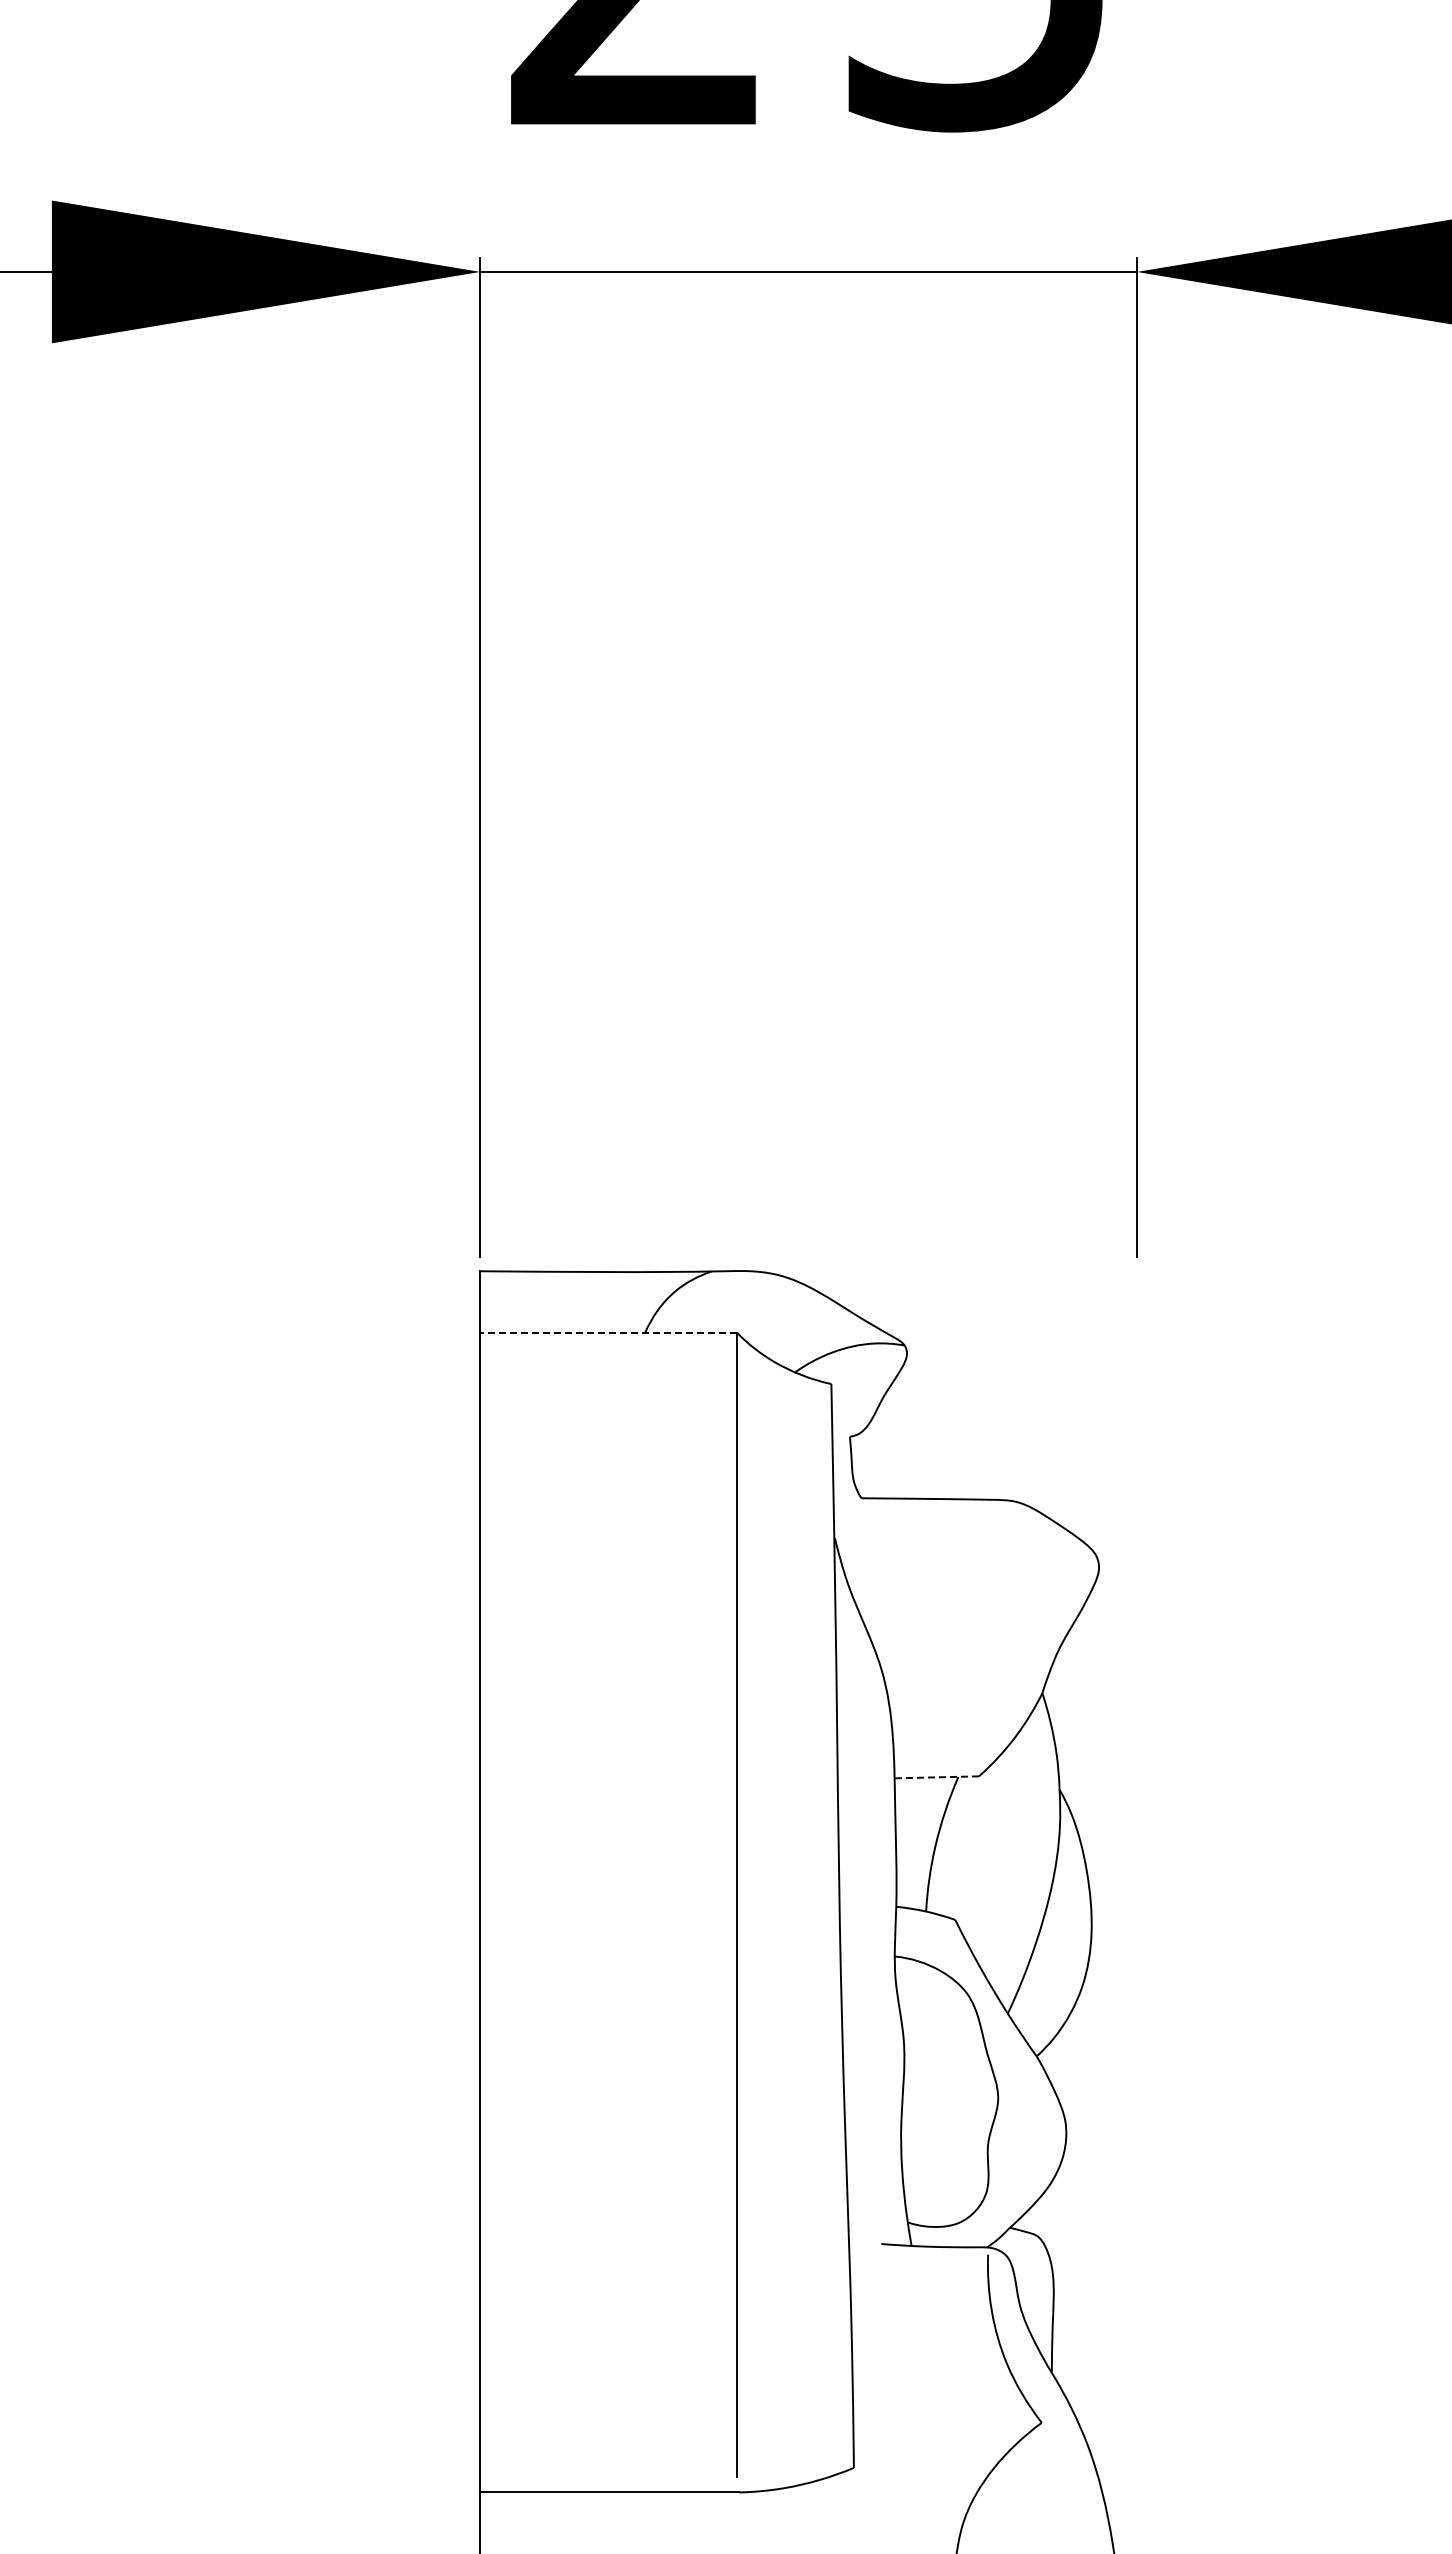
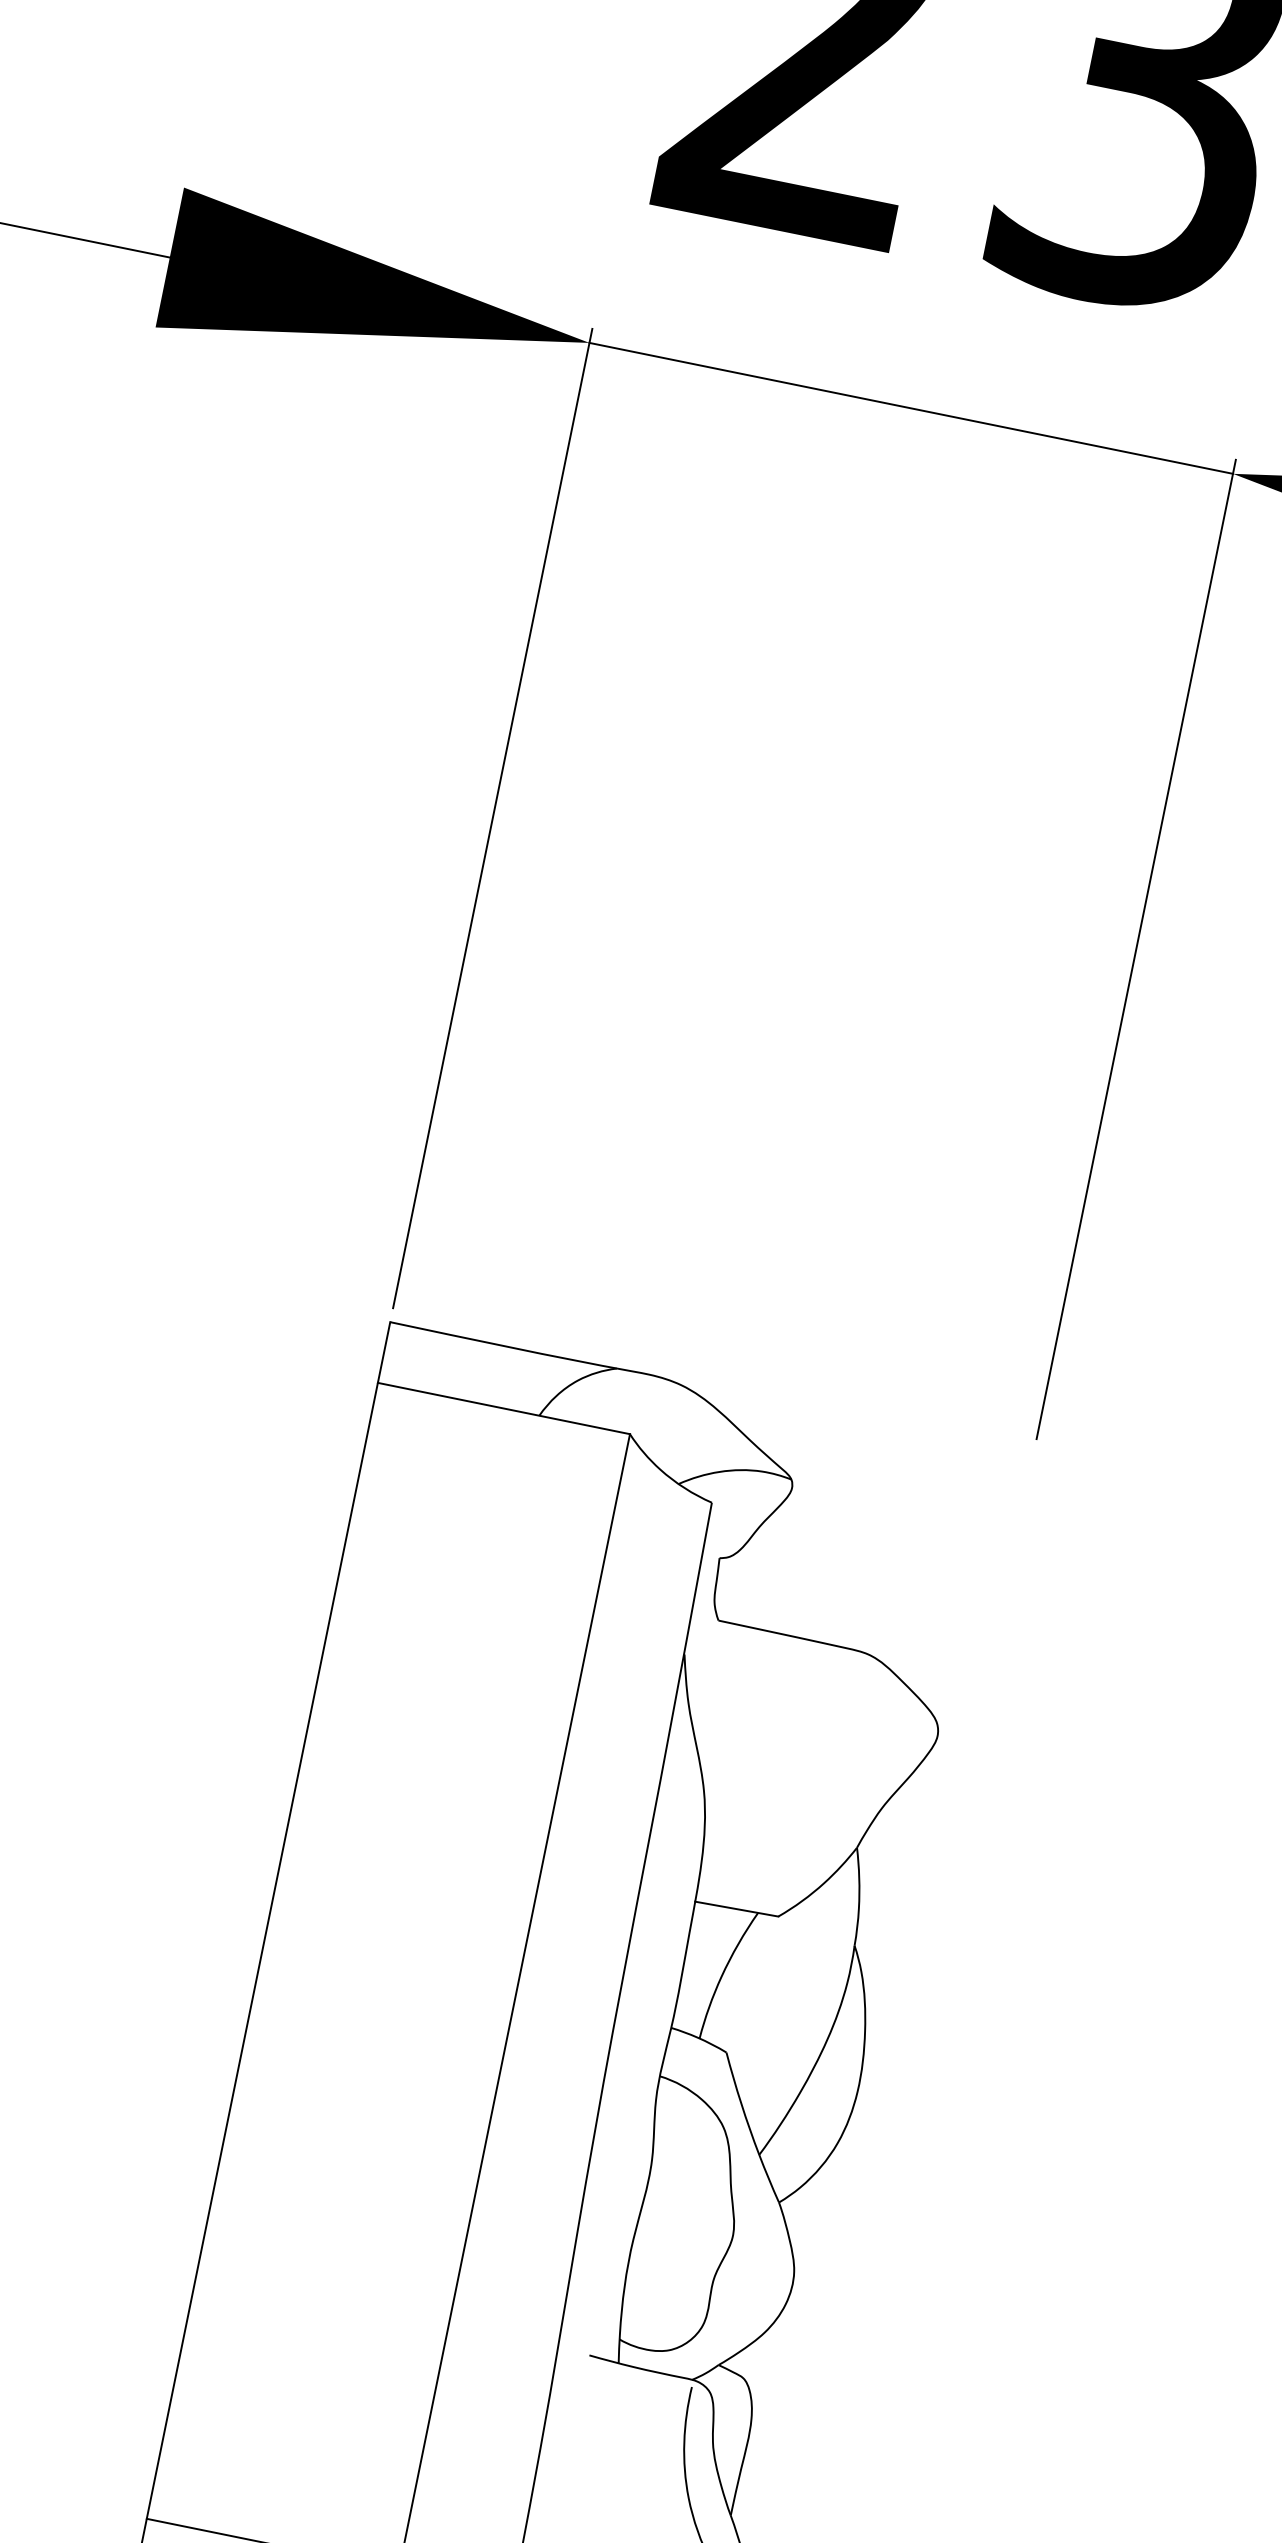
line: (608, 1333) -> (503, 1408), dashed -> solid
line: (936, 1777) -> (736, 1909), dashed -> solid

